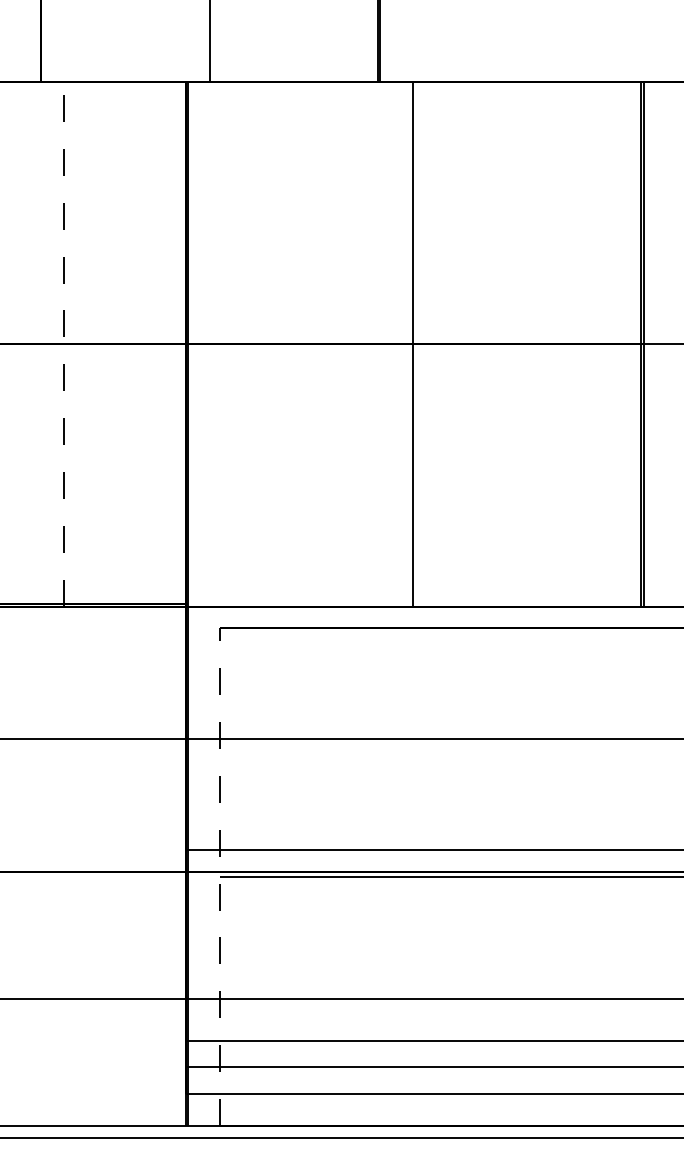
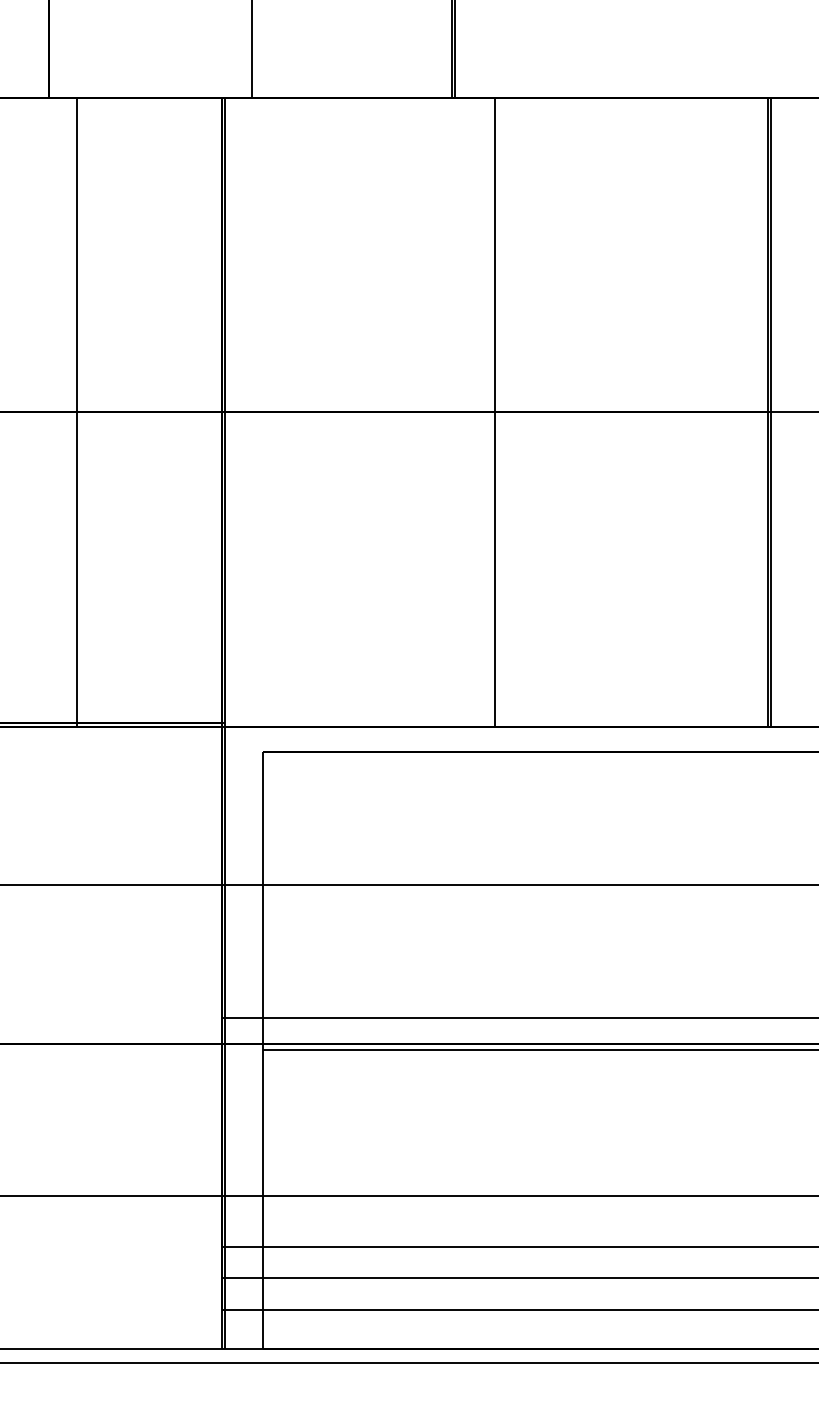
line: (64, 343) -> (76, 411), dashed -> solid
line: (220, 876) -> (263, 1049), dashed -> solid

